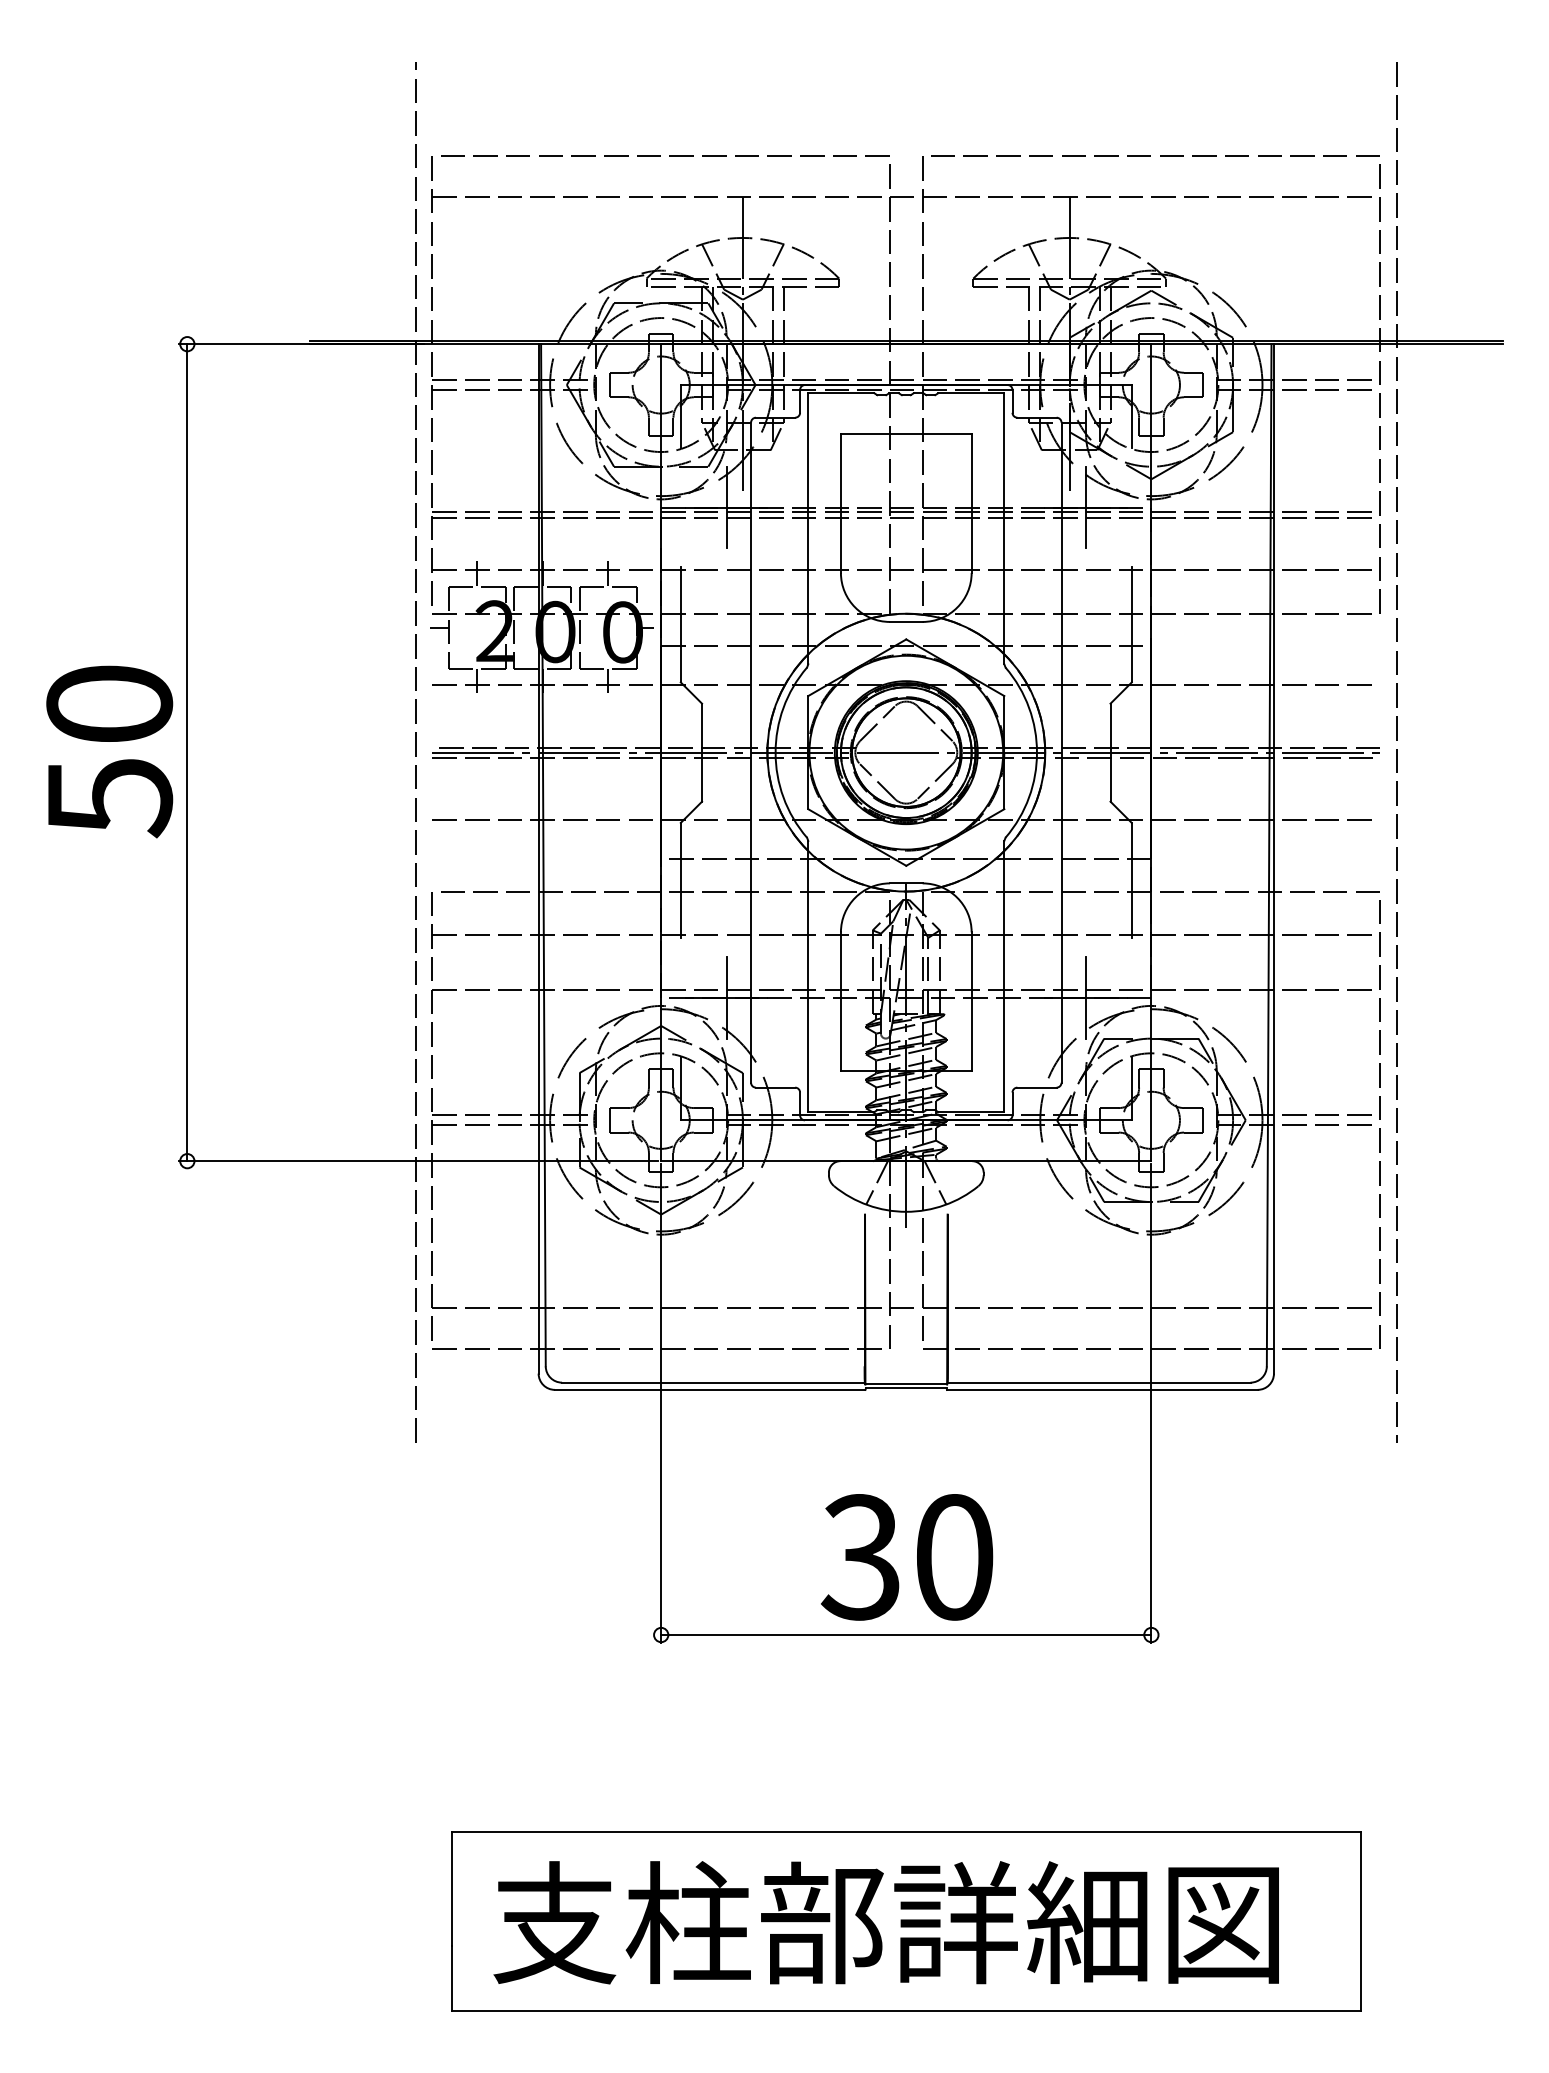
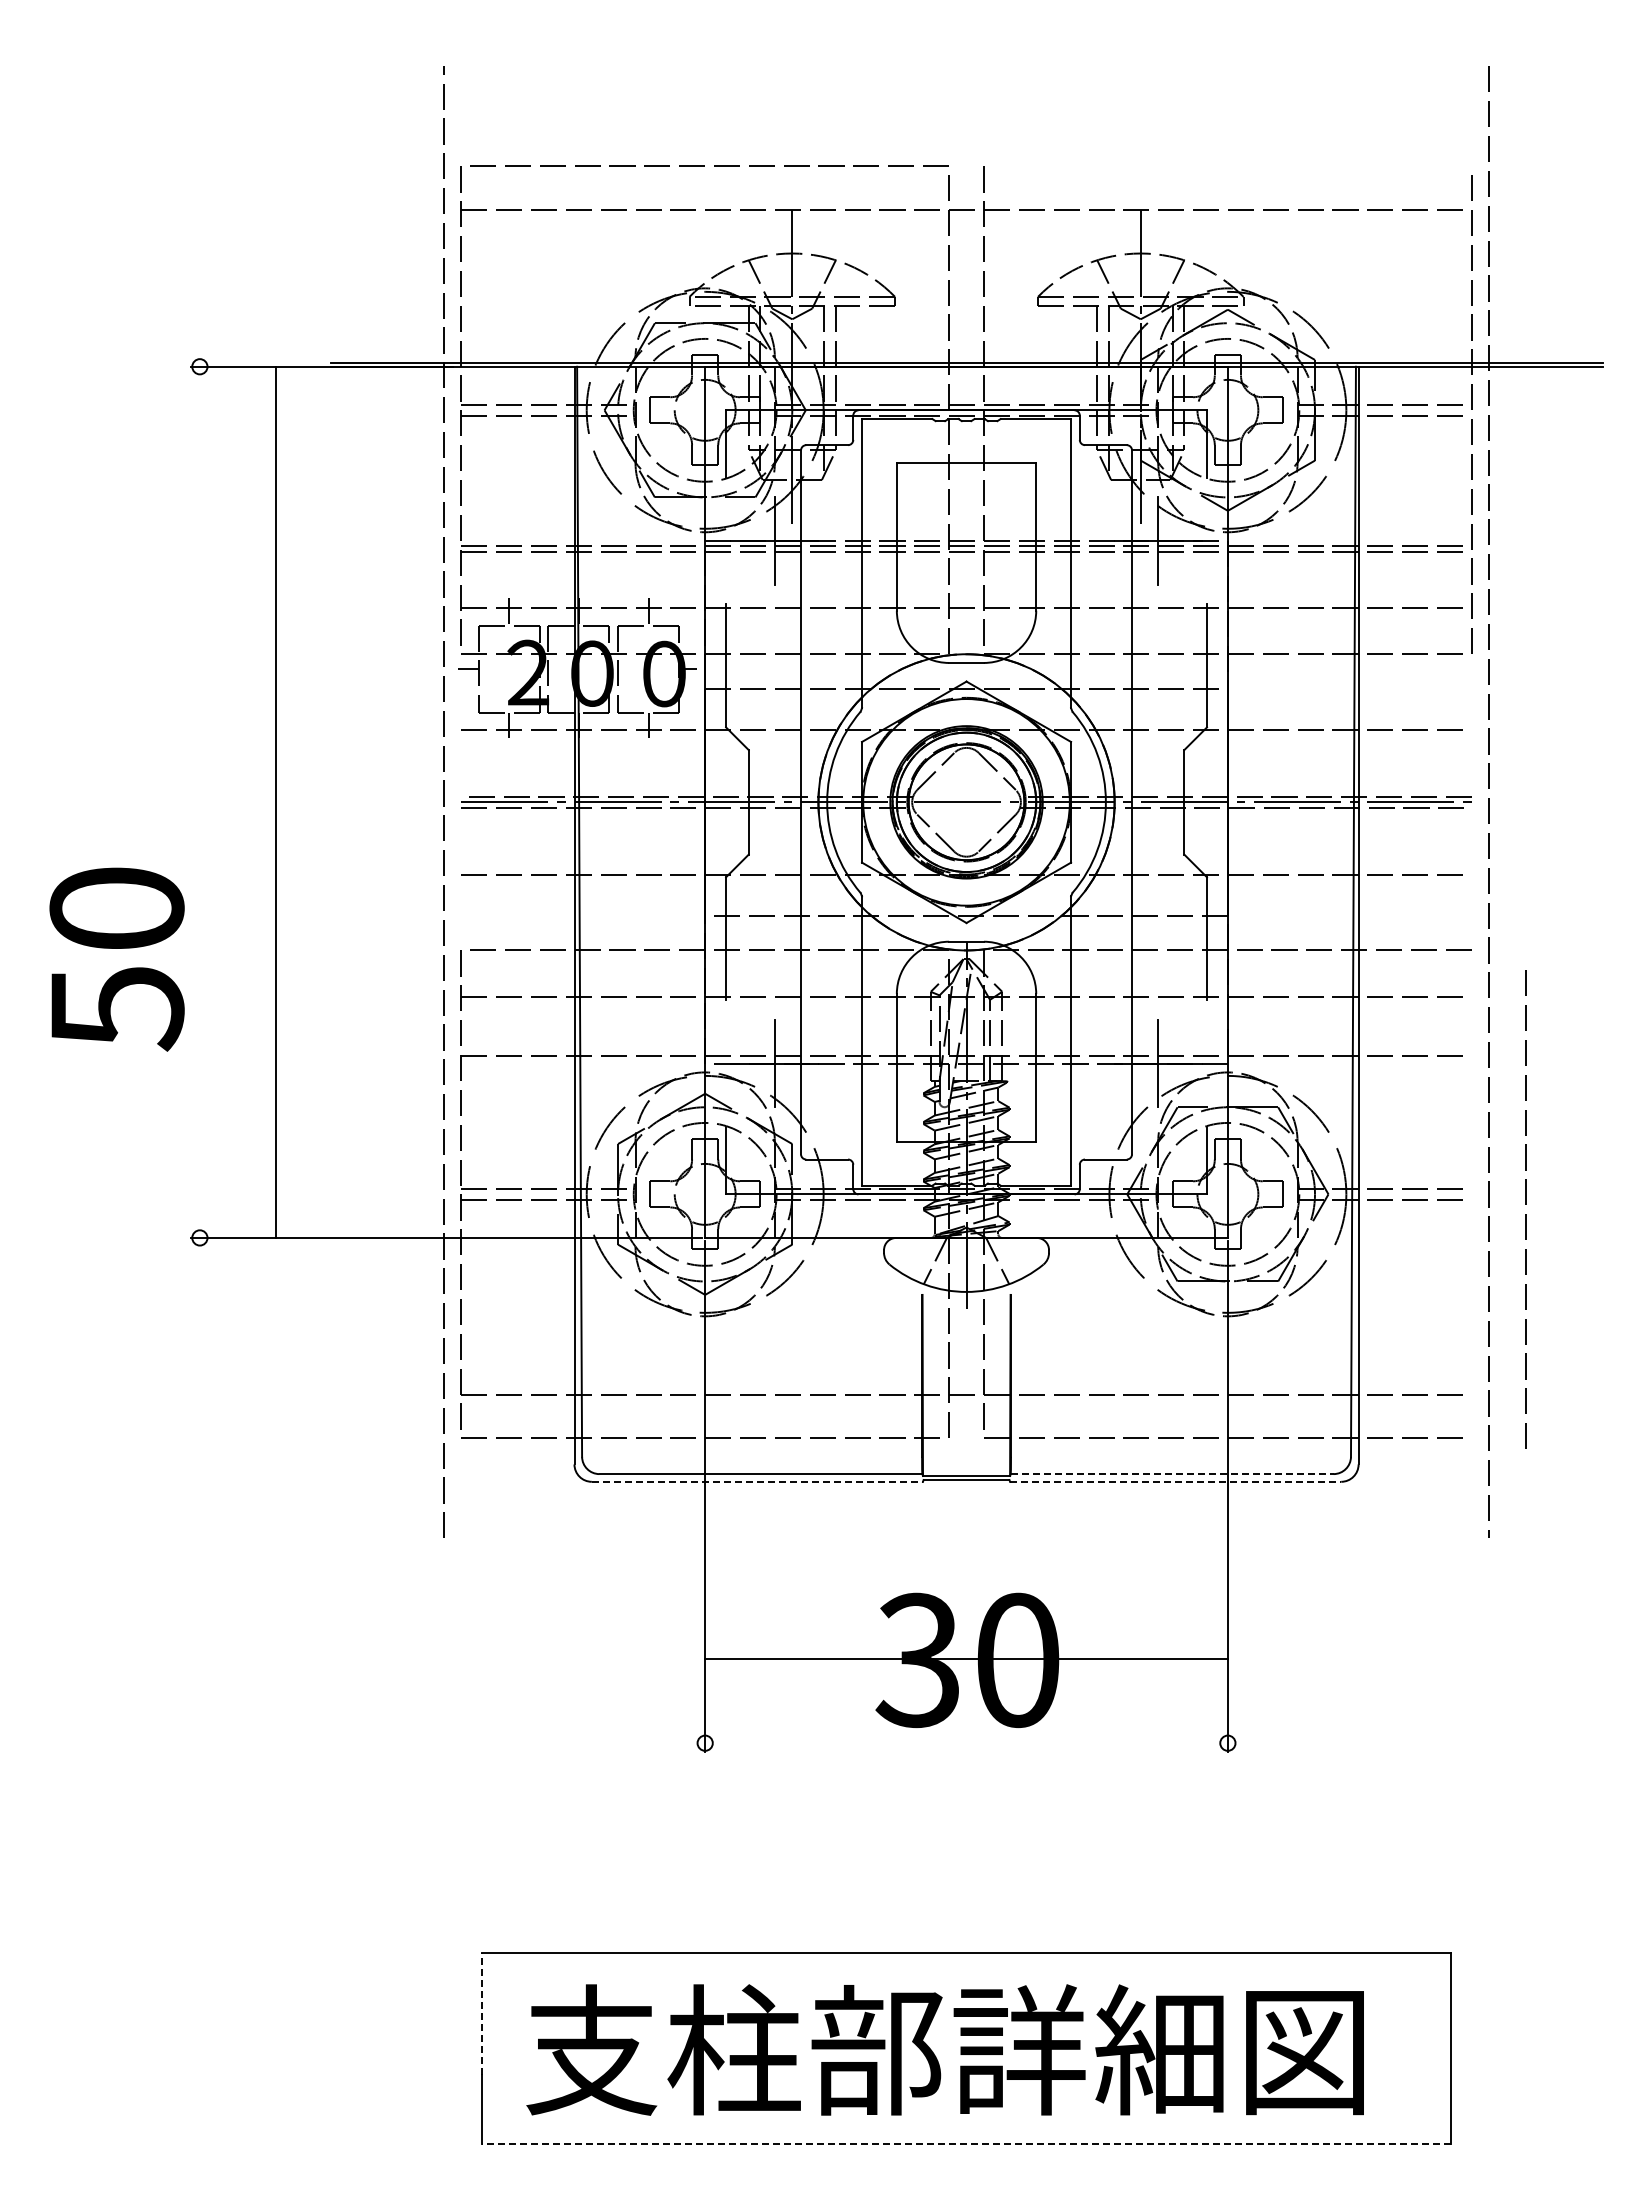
line: (1151, 155) -> (1227, 165), removed
text: (109, 751) -> (116, 959), moved
line: (186, 751) -> (275, 801), moved
line: (1379, 1119) -> (1525, 1204), moved
line: (1099, 1383) -> (1172, 1474), solid -> dashed
line: (710, 1389) -> (757, 1481), solid -> dashed
line: (1102, 1389) -> (1175, 1481), solid -> dashed
line: (906, 1635) -> (966, 1659), moved
line: (451, 1889) -> (481, 2014), solid -> dashed
line: (906, 2010) -> (966, 2143), solid -> dashed

